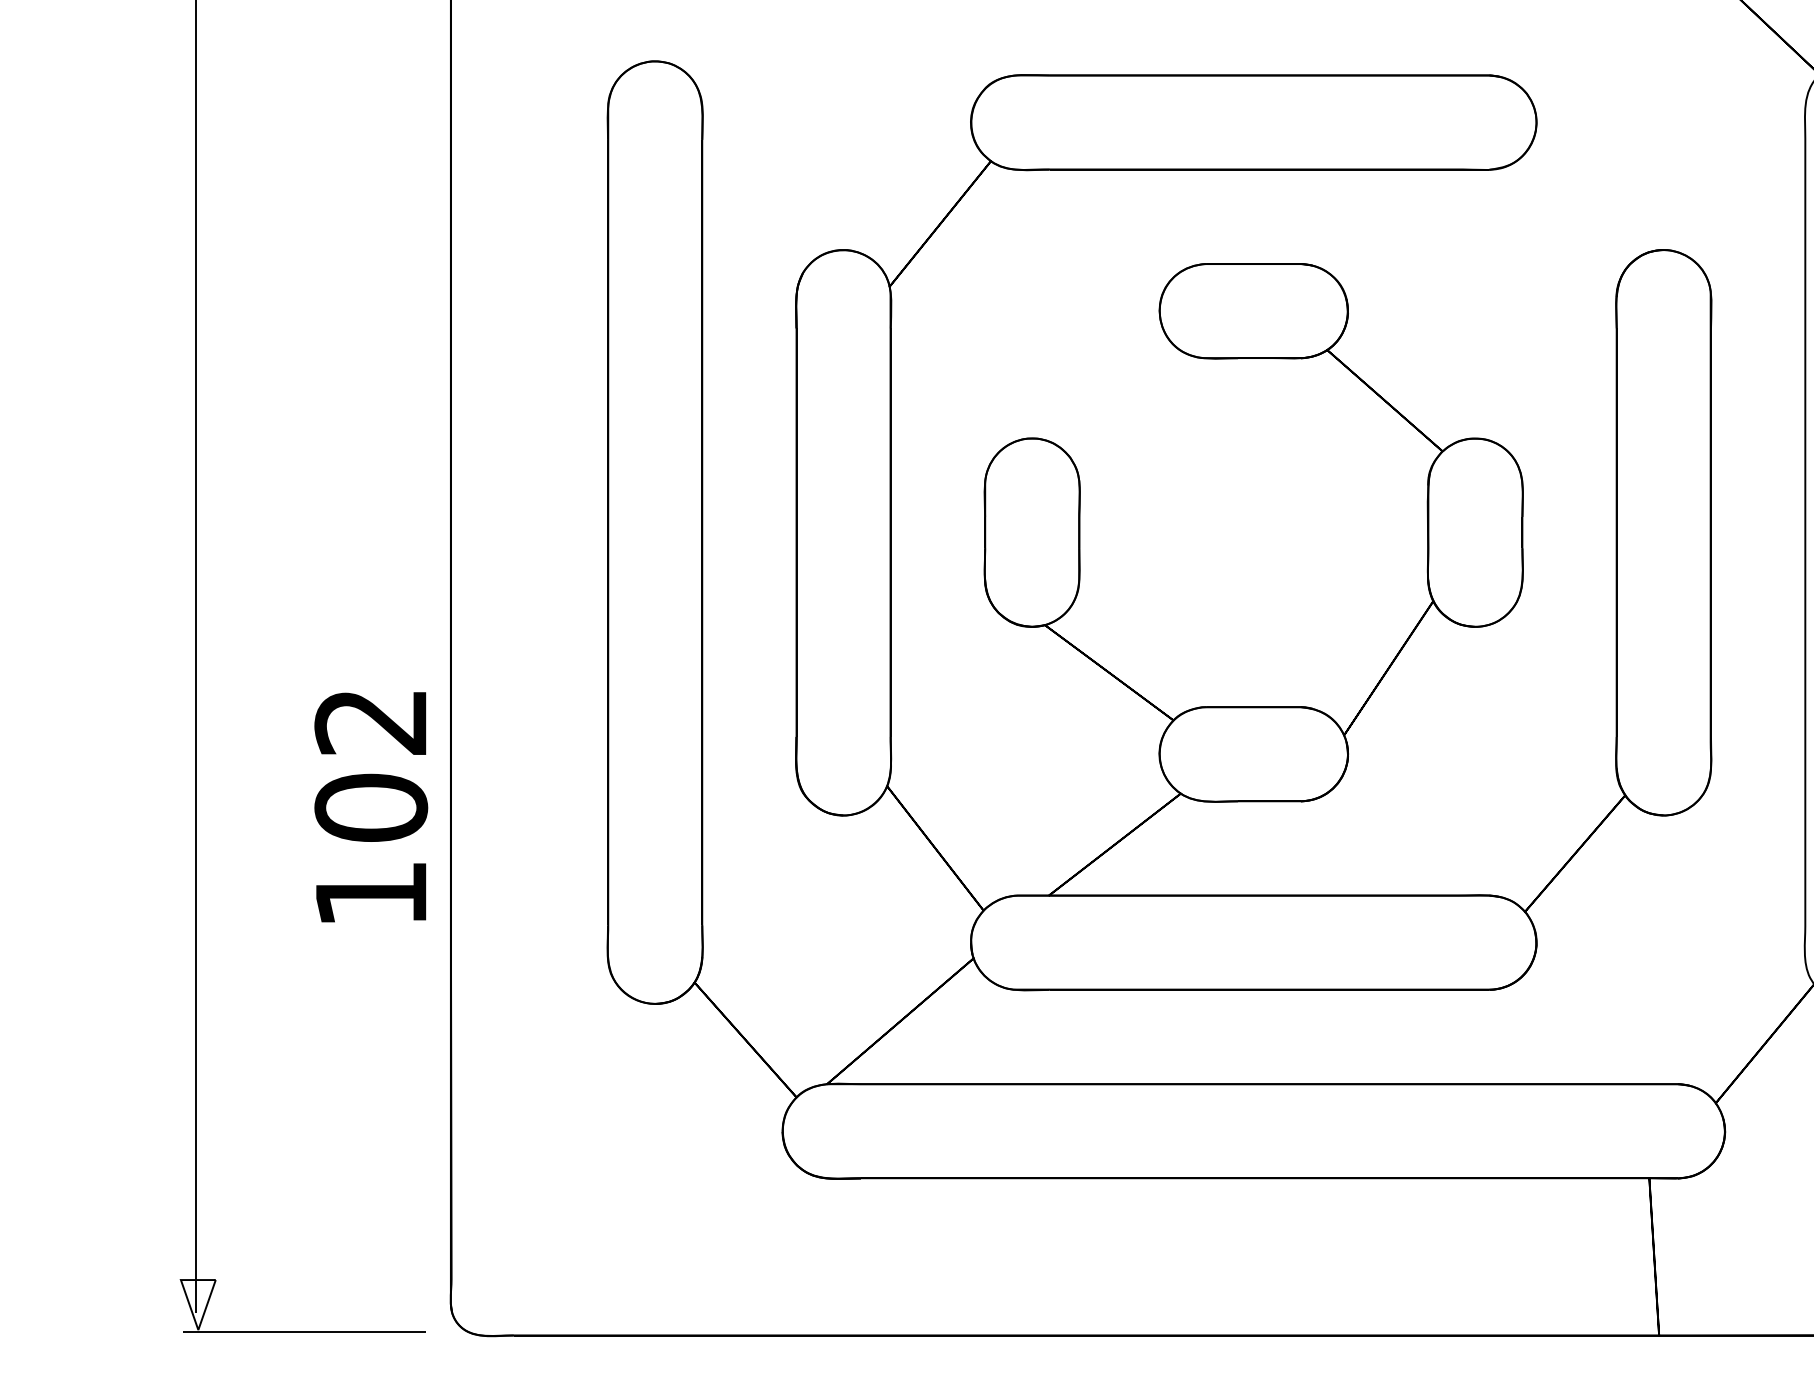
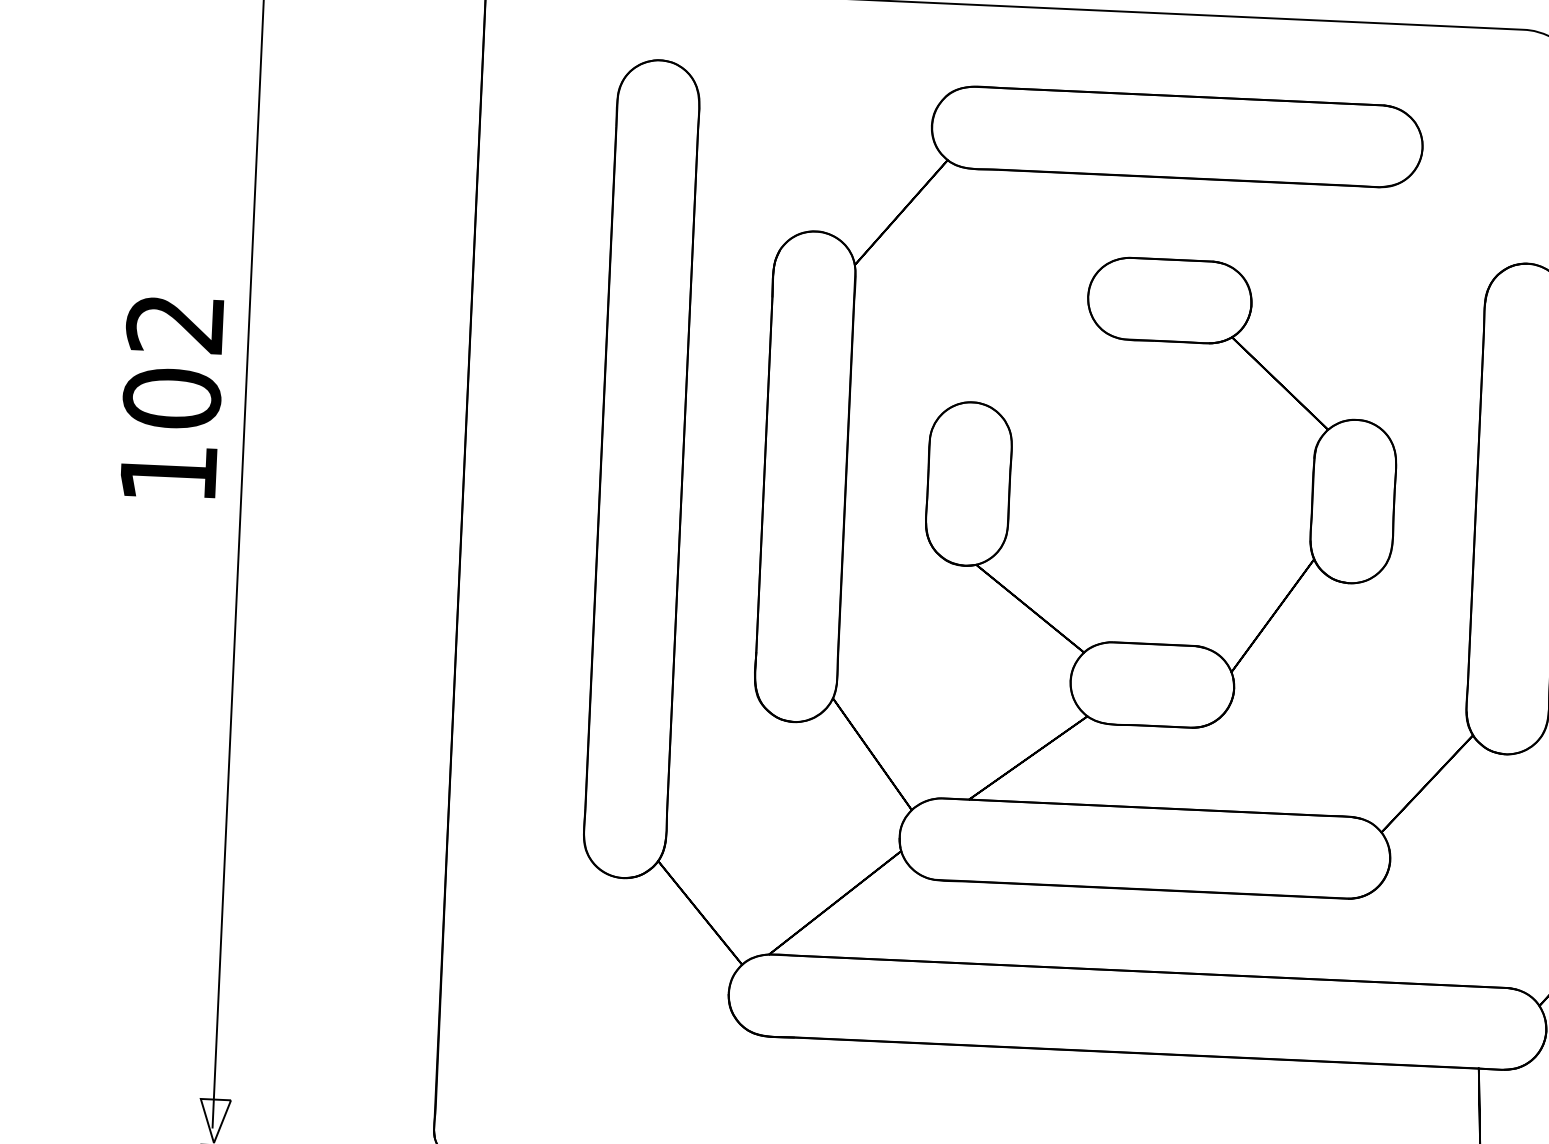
text: (371, 807) -> (172, 398), moved

